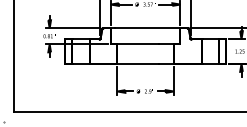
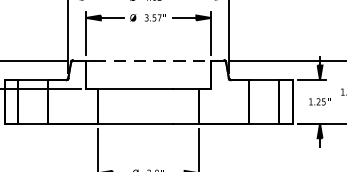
line: (147, 28) -> (152, 60), solid -> dashed

